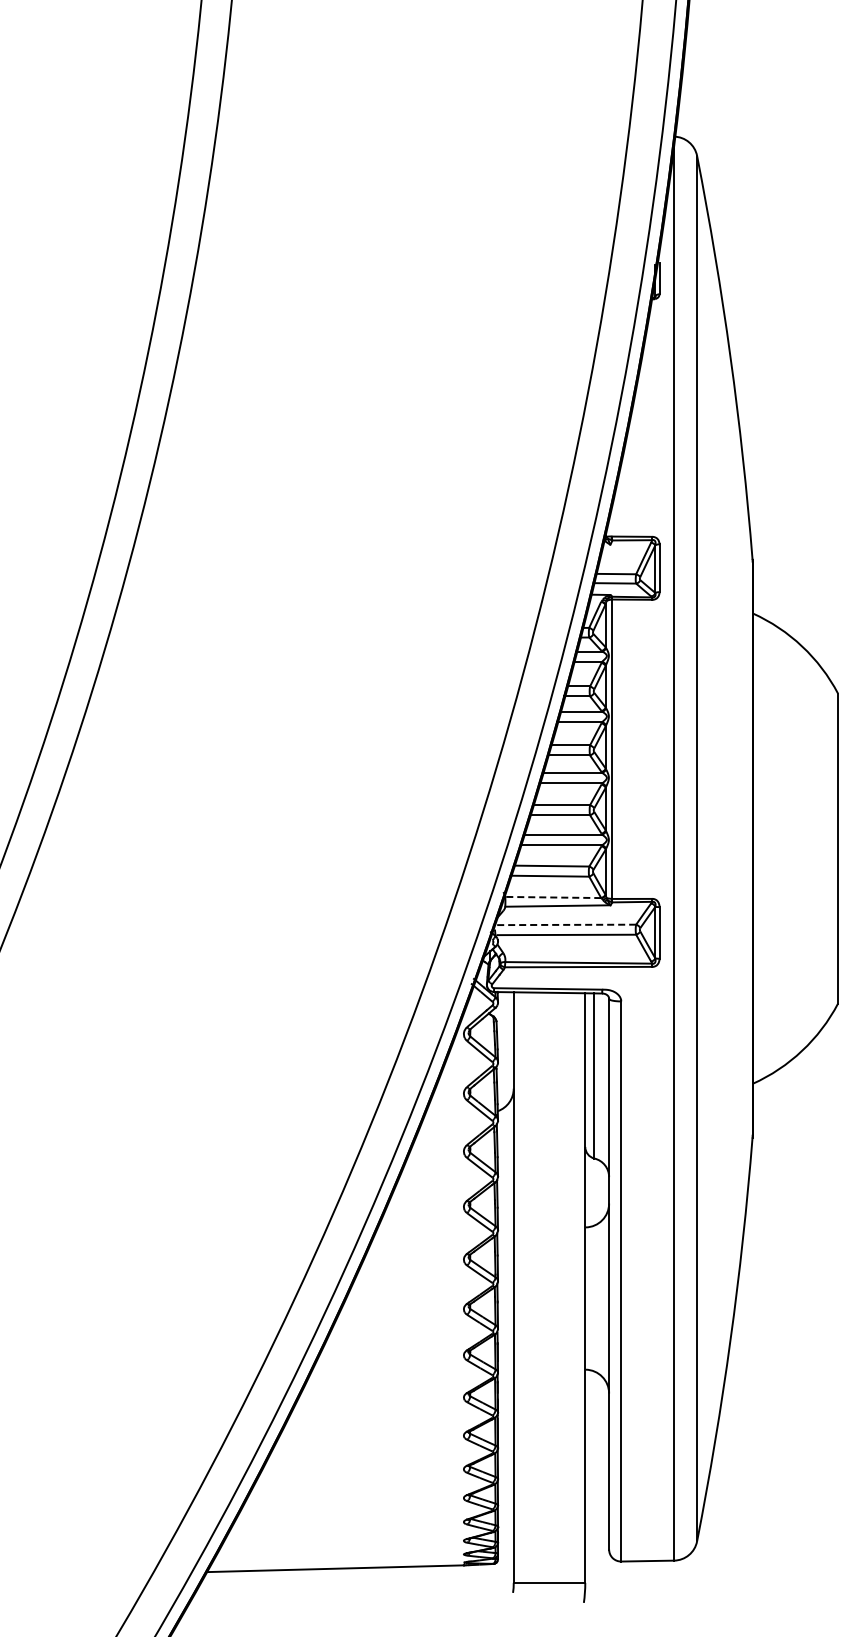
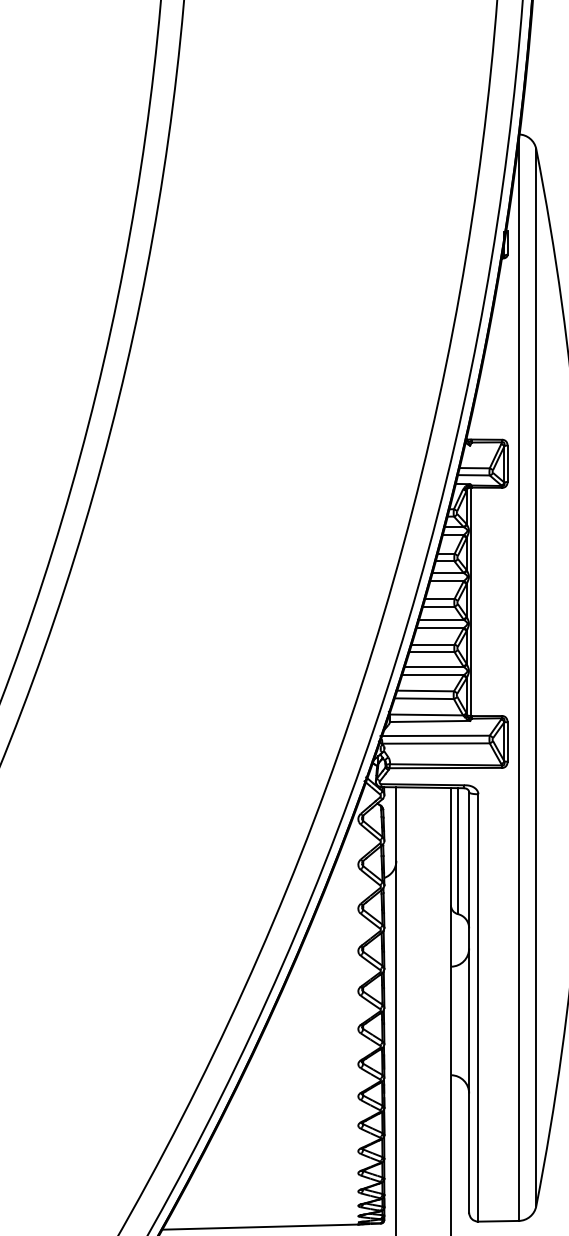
line: (553, 897) -> (426, 714), dashed -> solid
line: (564, 924) -> (435, 735), dashed -> solid

